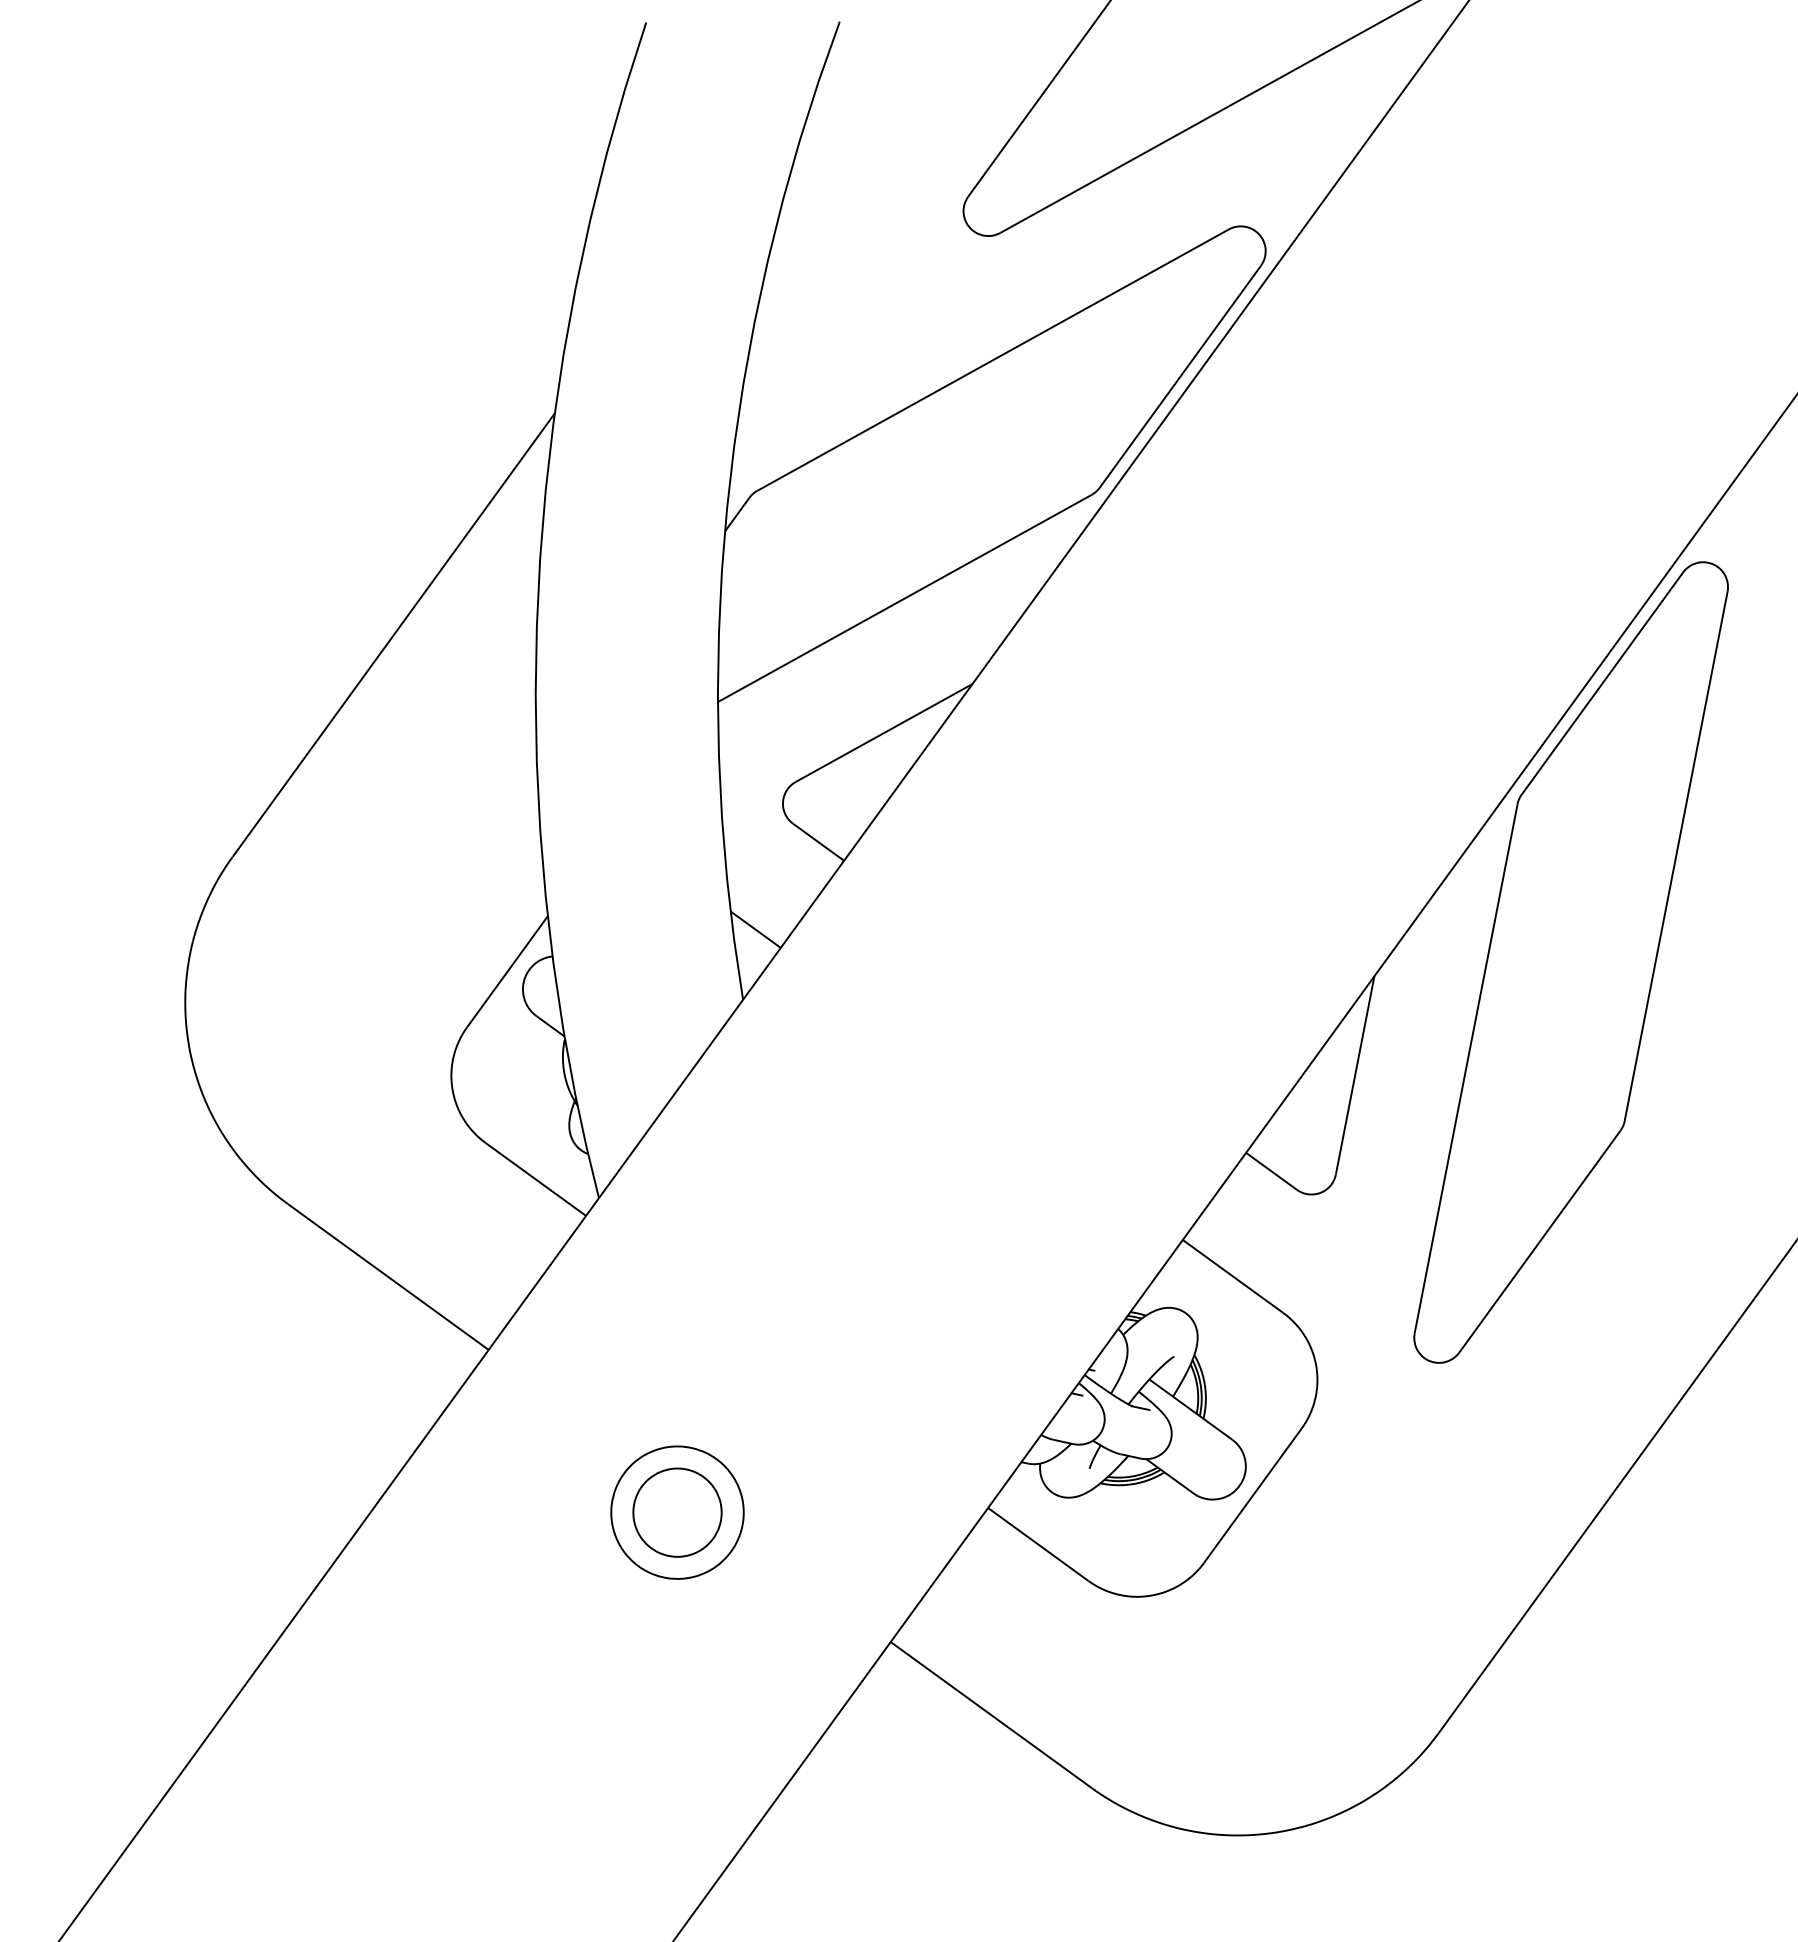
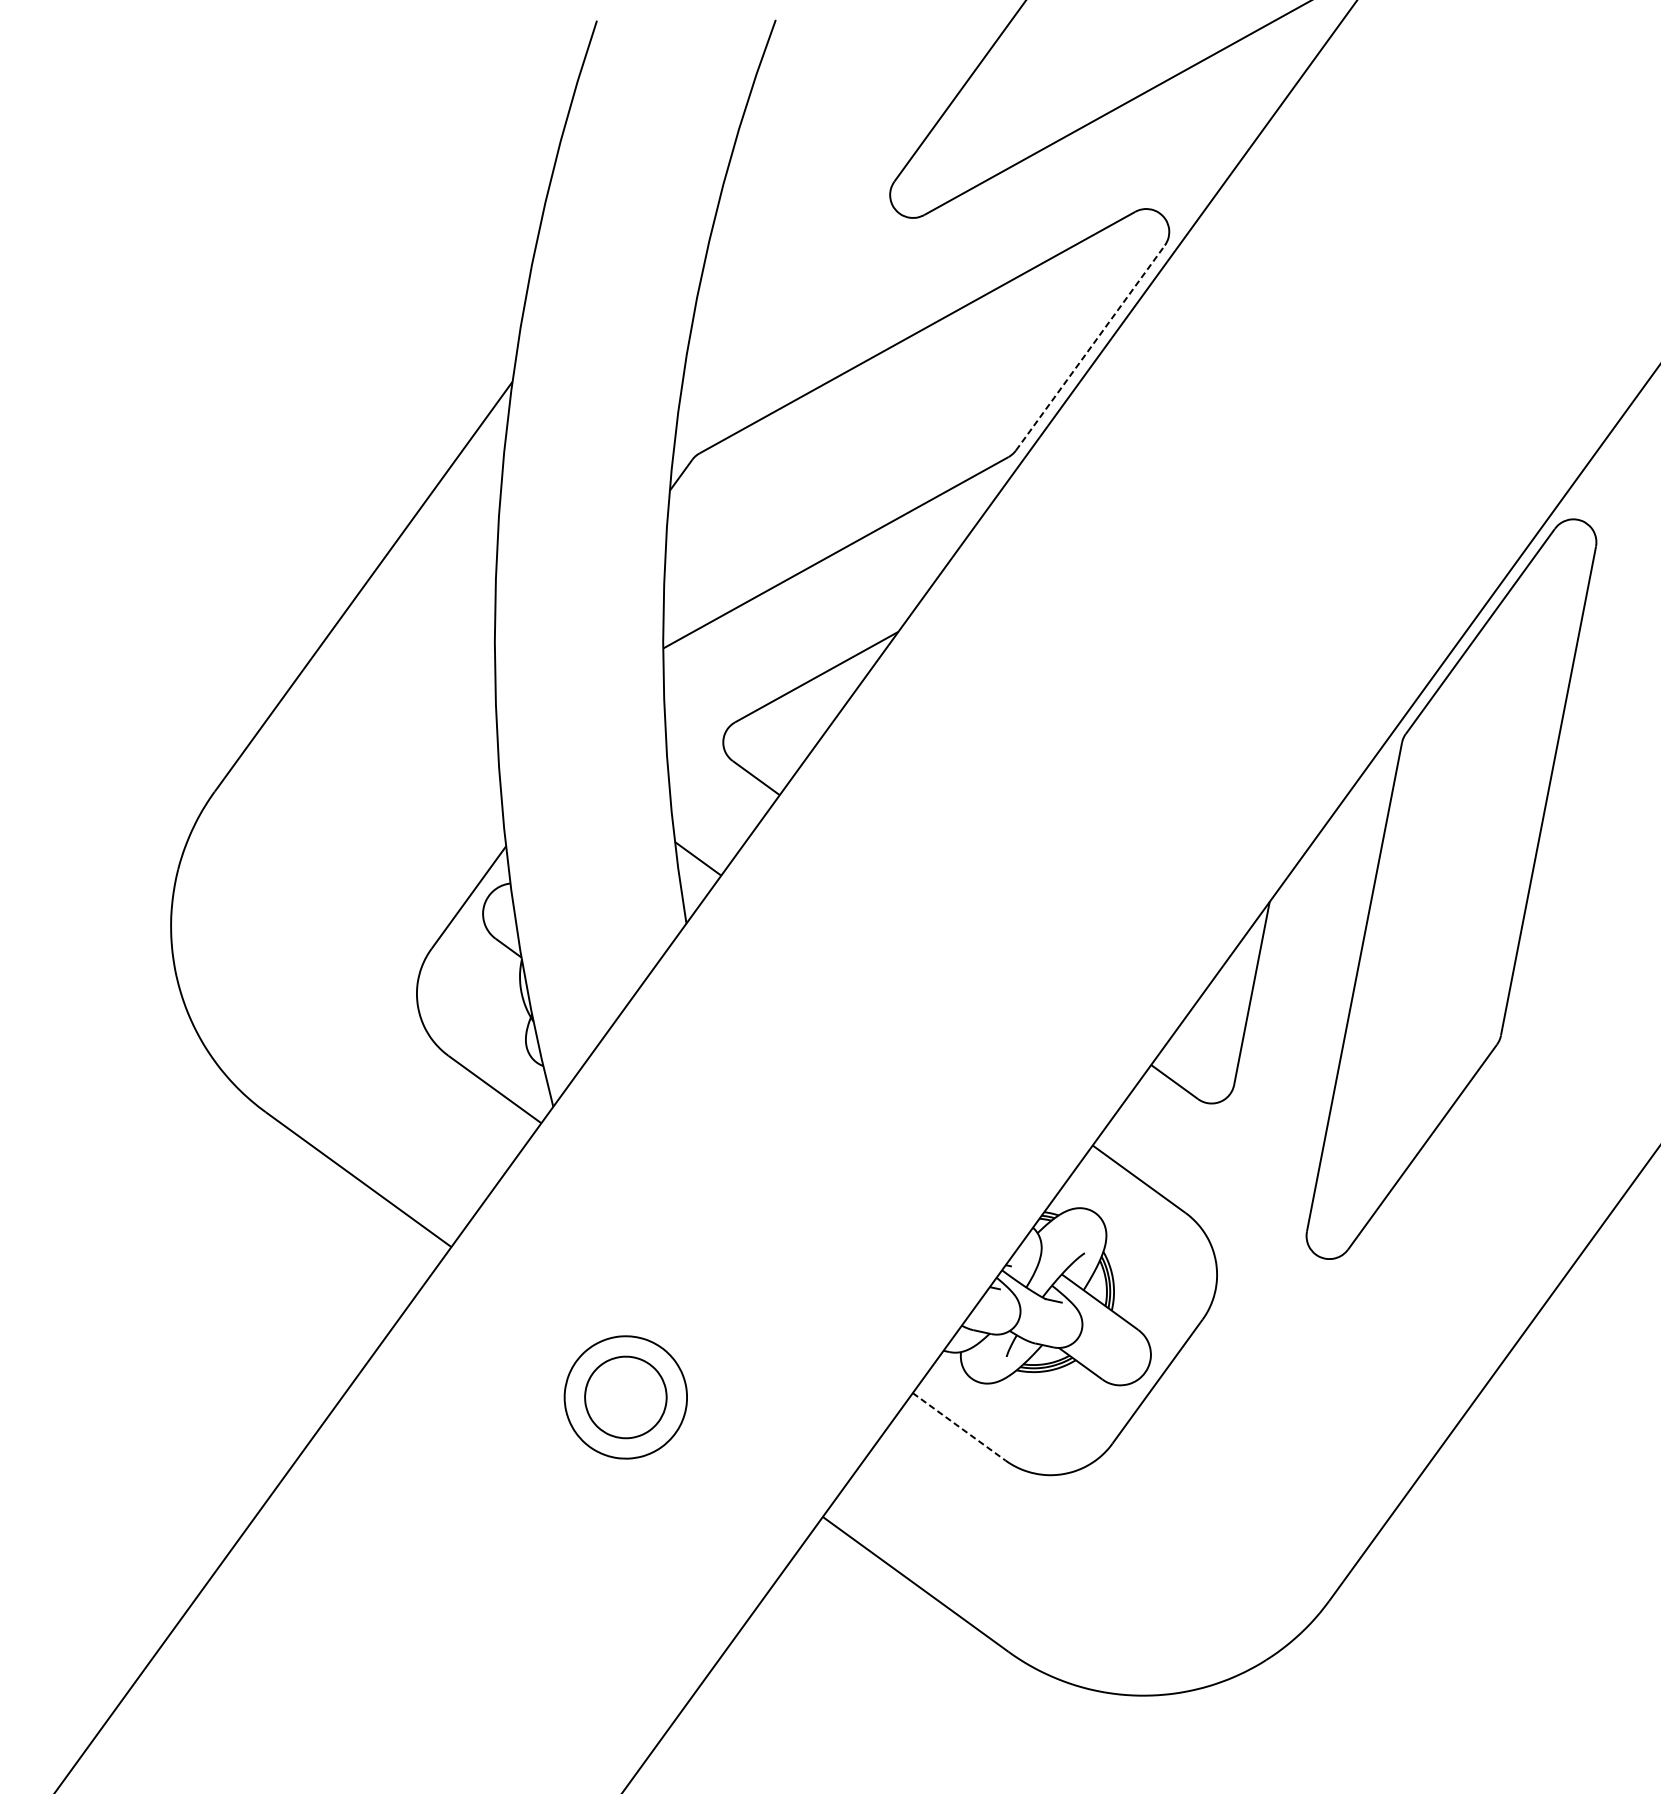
line: (1180, 376) -> (1090, 347), solid -> dashed
line: (1038, 1544) -> (959, 1426), solid -> dashed

